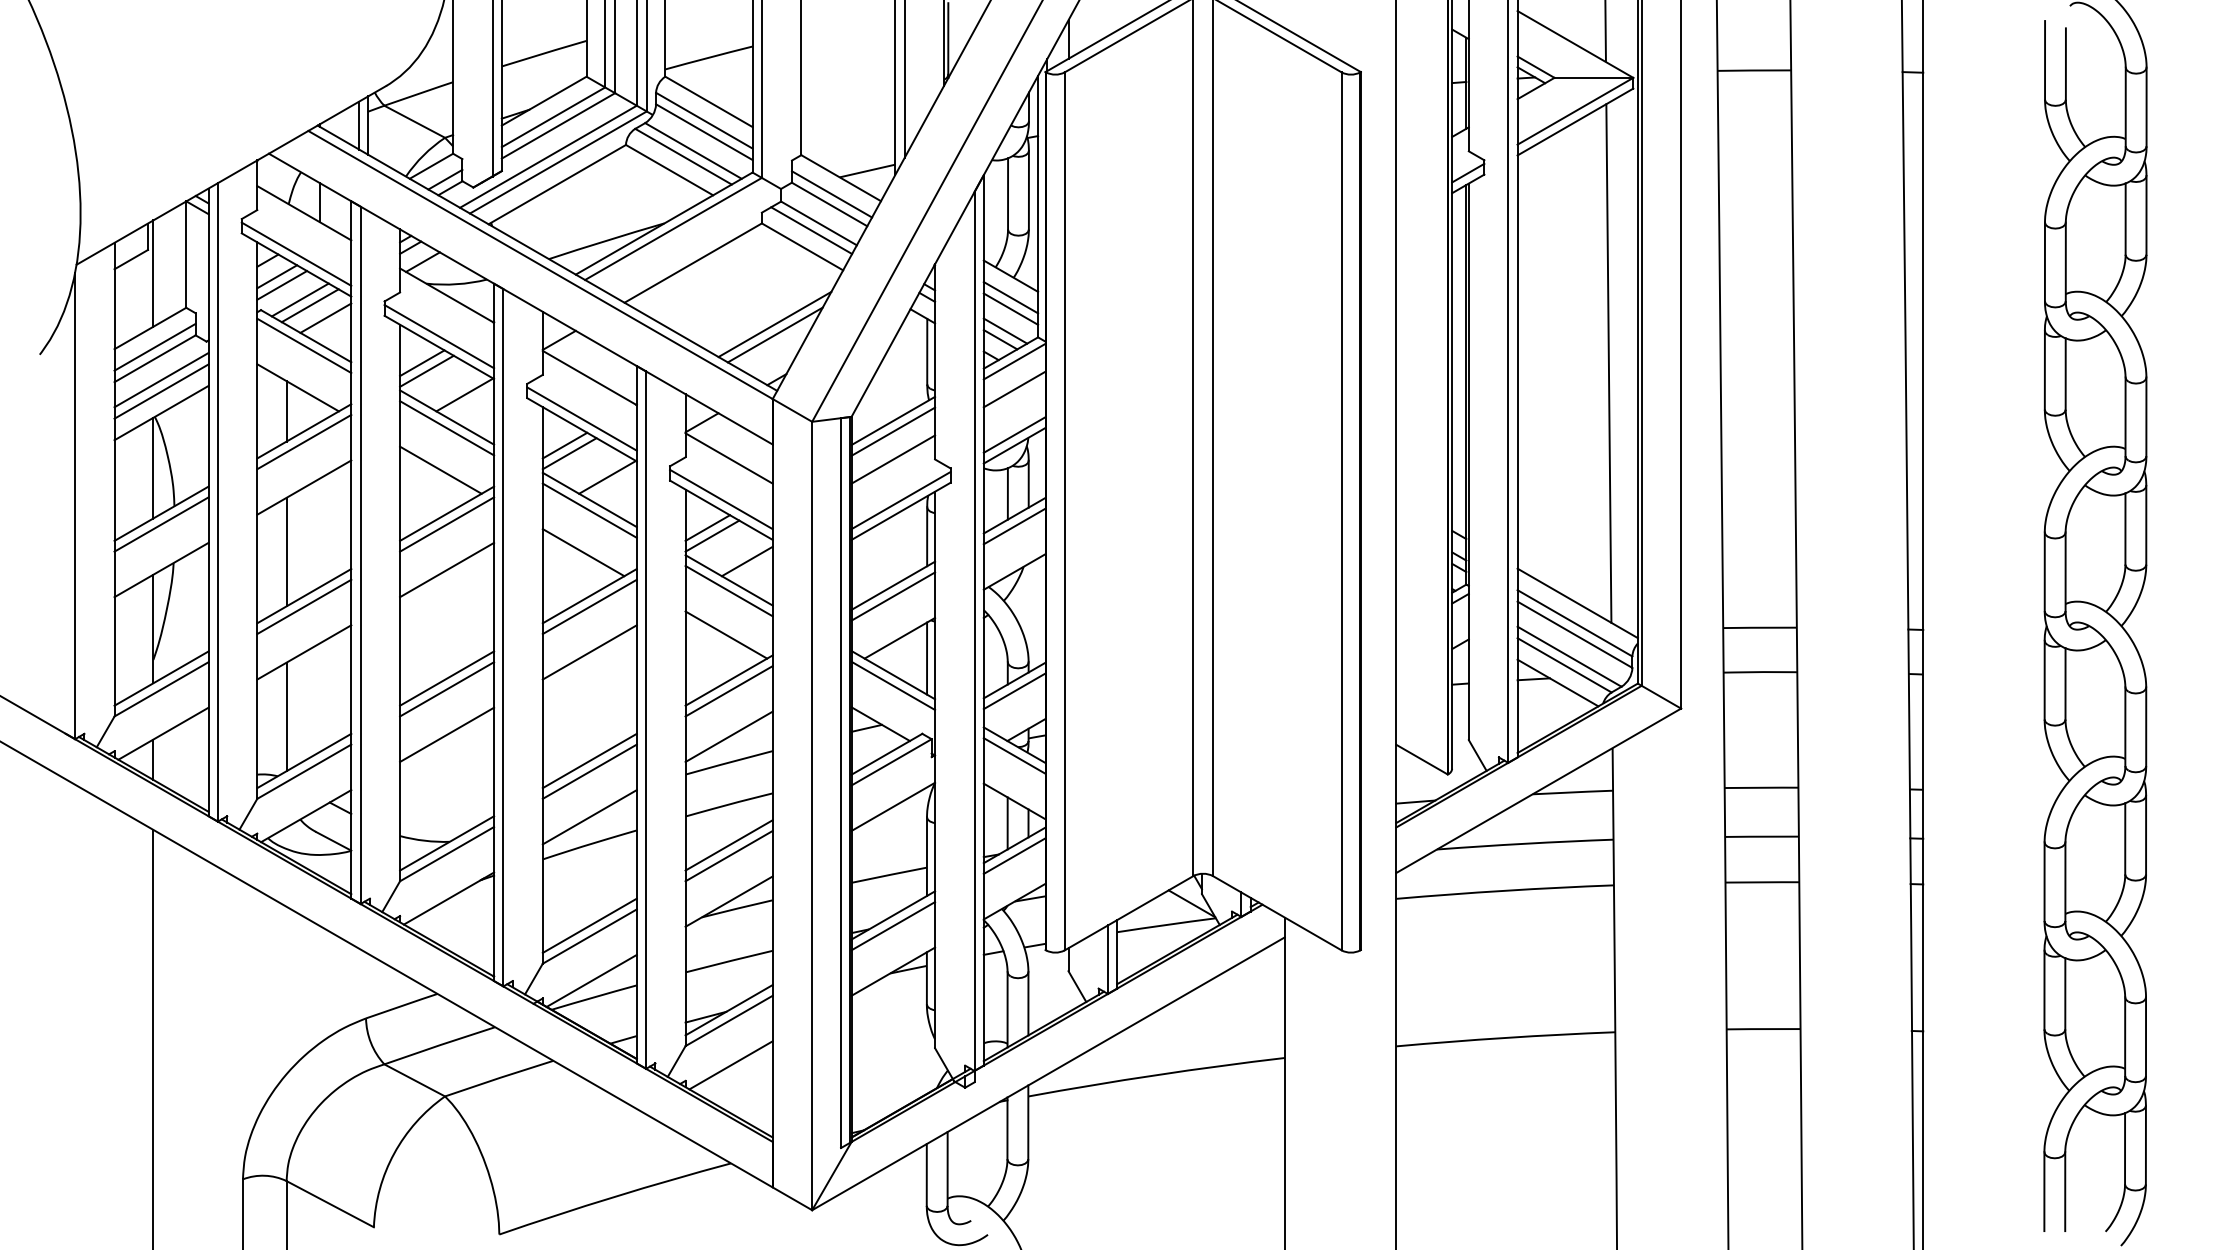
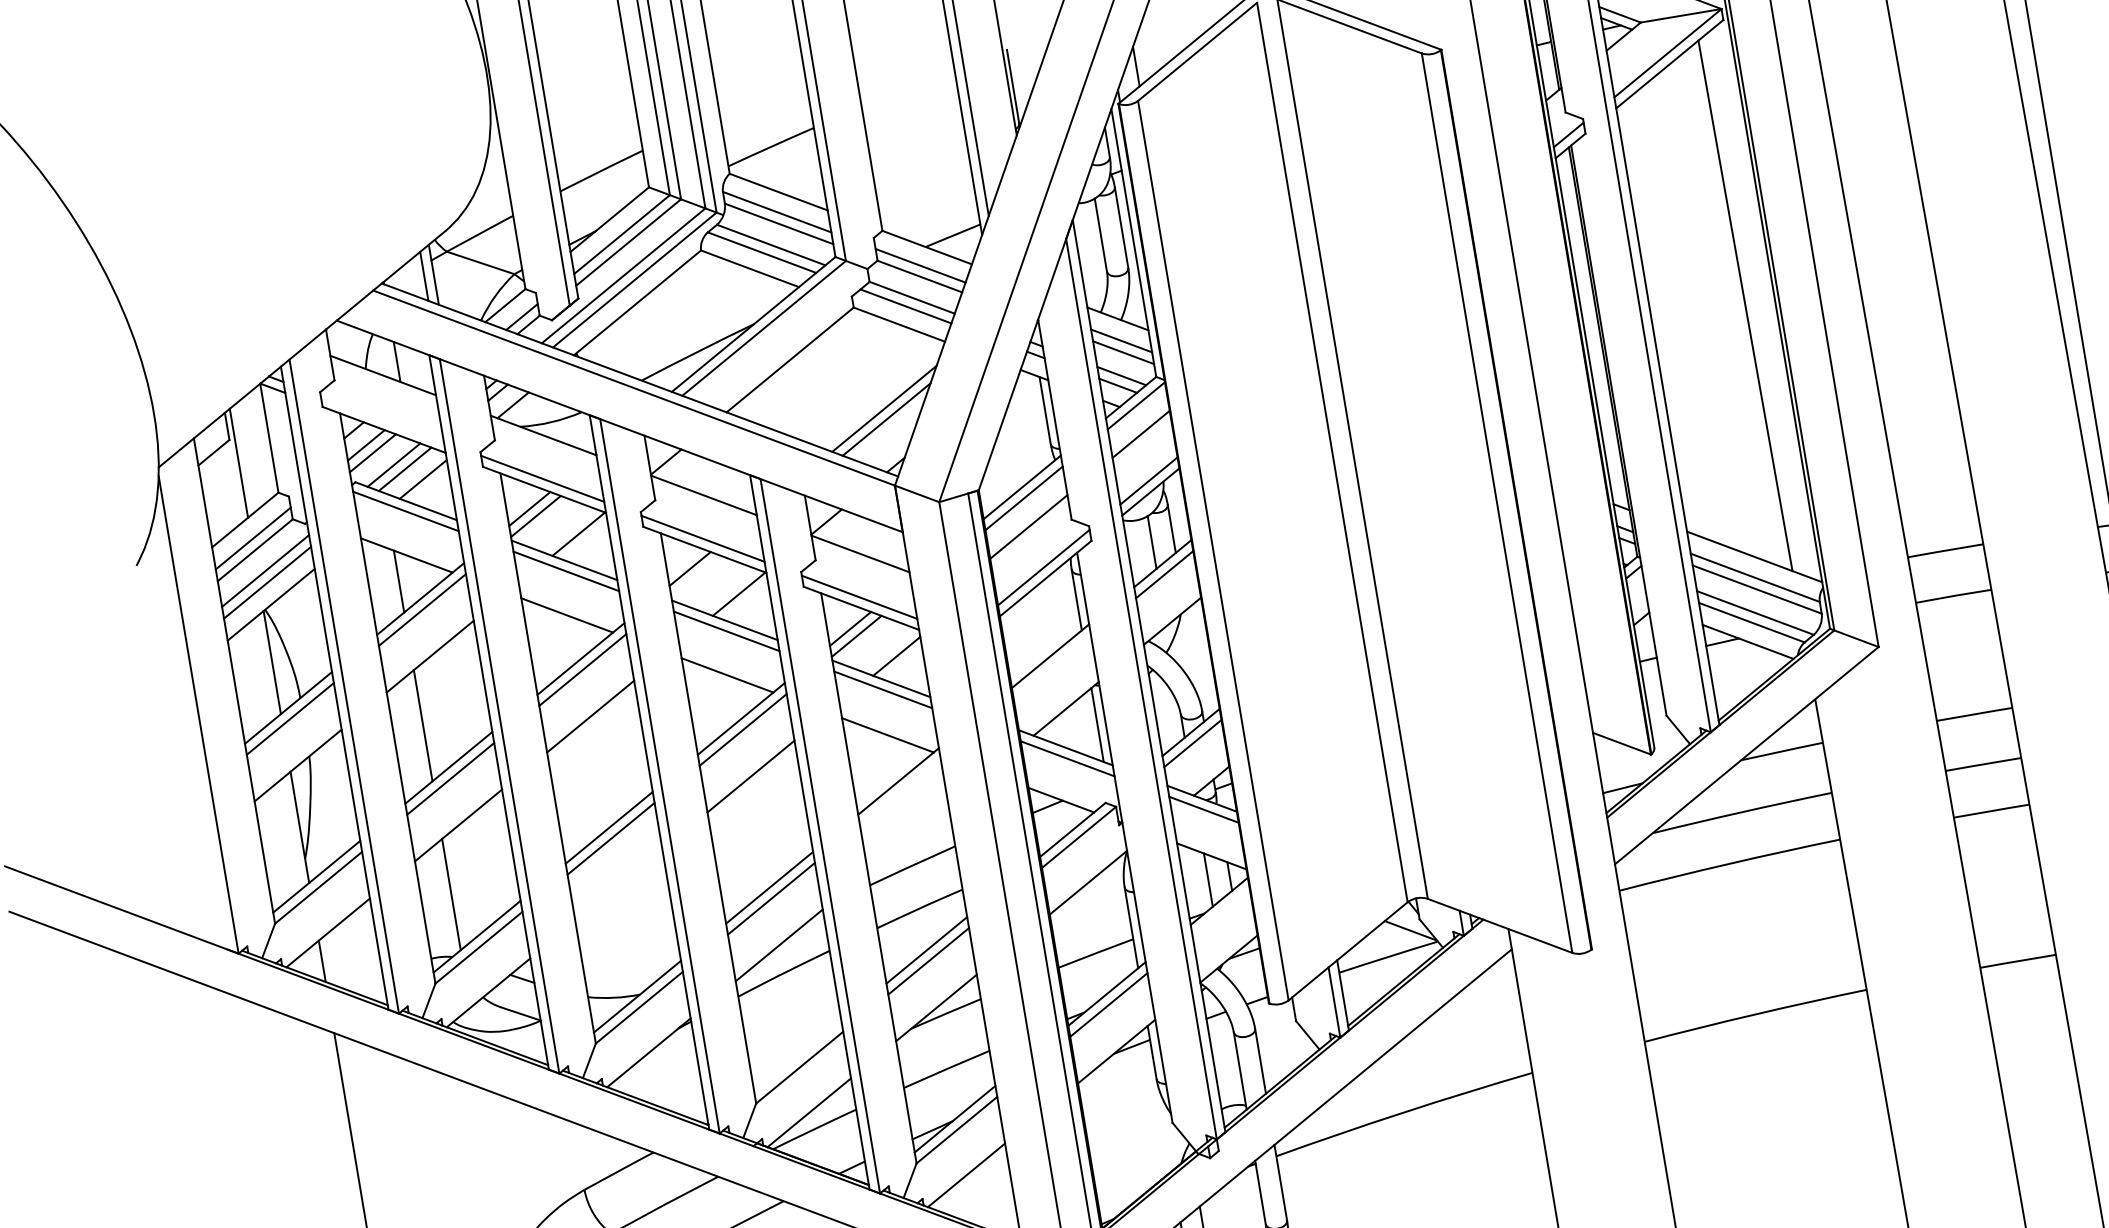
line: (296, 253) -> (382, 418), removed
line: (569, 453) -> (696, 576), removed
line: (893, 596) -> (1052, 667), removed
line: (728, 691) -> (899, 792), removed
line: (447, 734) -> (619, 885), removed
line: (728, 736) -> (907, 838), removed
line: (1014, 855) -> (1220, 911), removed
line: (589, 925) -> (797, 1056), removed

